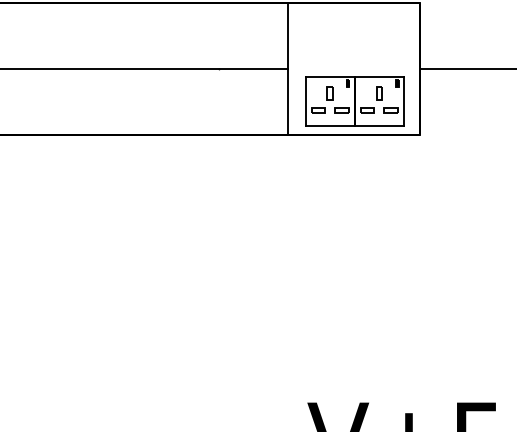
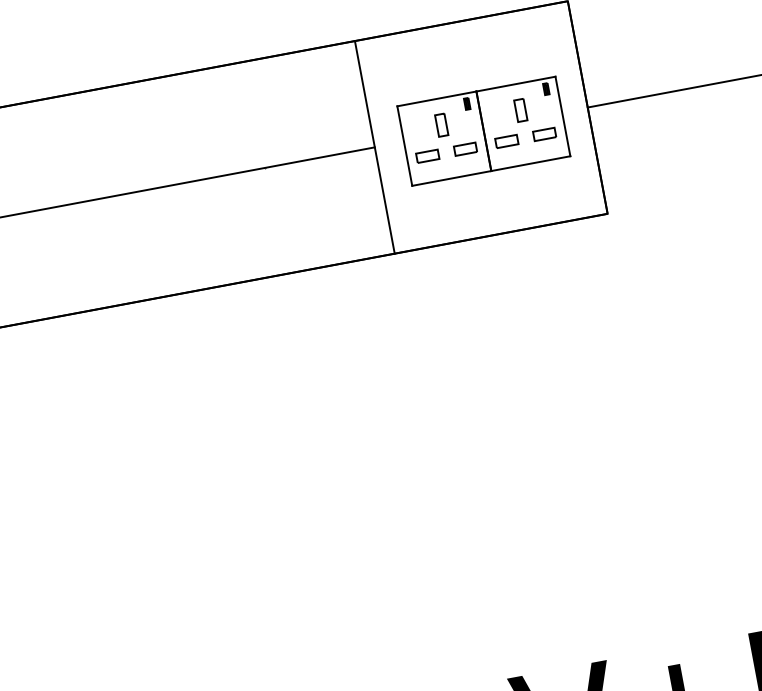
part: (354, 101) -> (483, 131), moved

